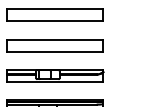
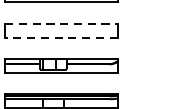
line: (55, 39) -> (62, 23), solid -> dashed
line: (54, 51) -> (60, 37), solid -> dashed

